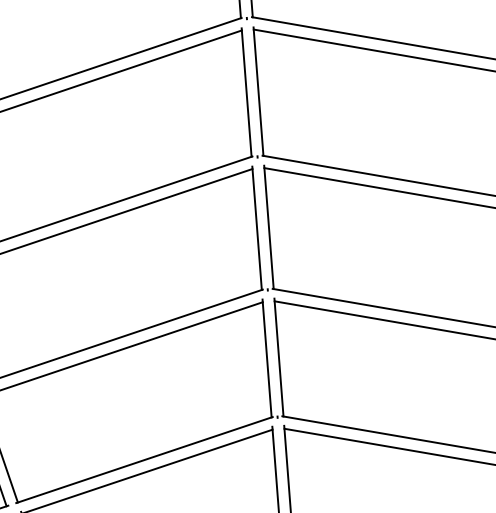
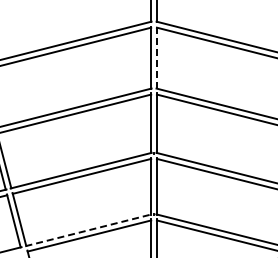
line: (257, 91) -> (156, 57), solid -> dashed
line: (146, 460) -> (89, 230), solid -> dashed

